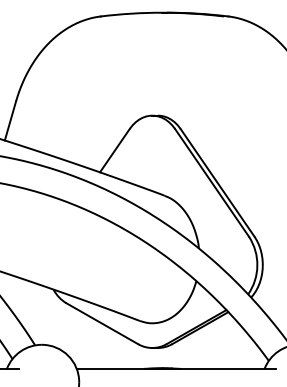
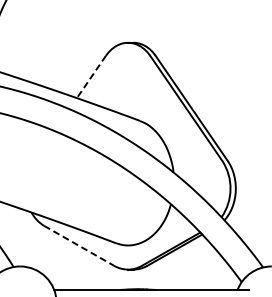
line: (114, 151) -> (91, 77), solid -> dashed
line: (102, 323) -> (79, 245), solid -> dashed

